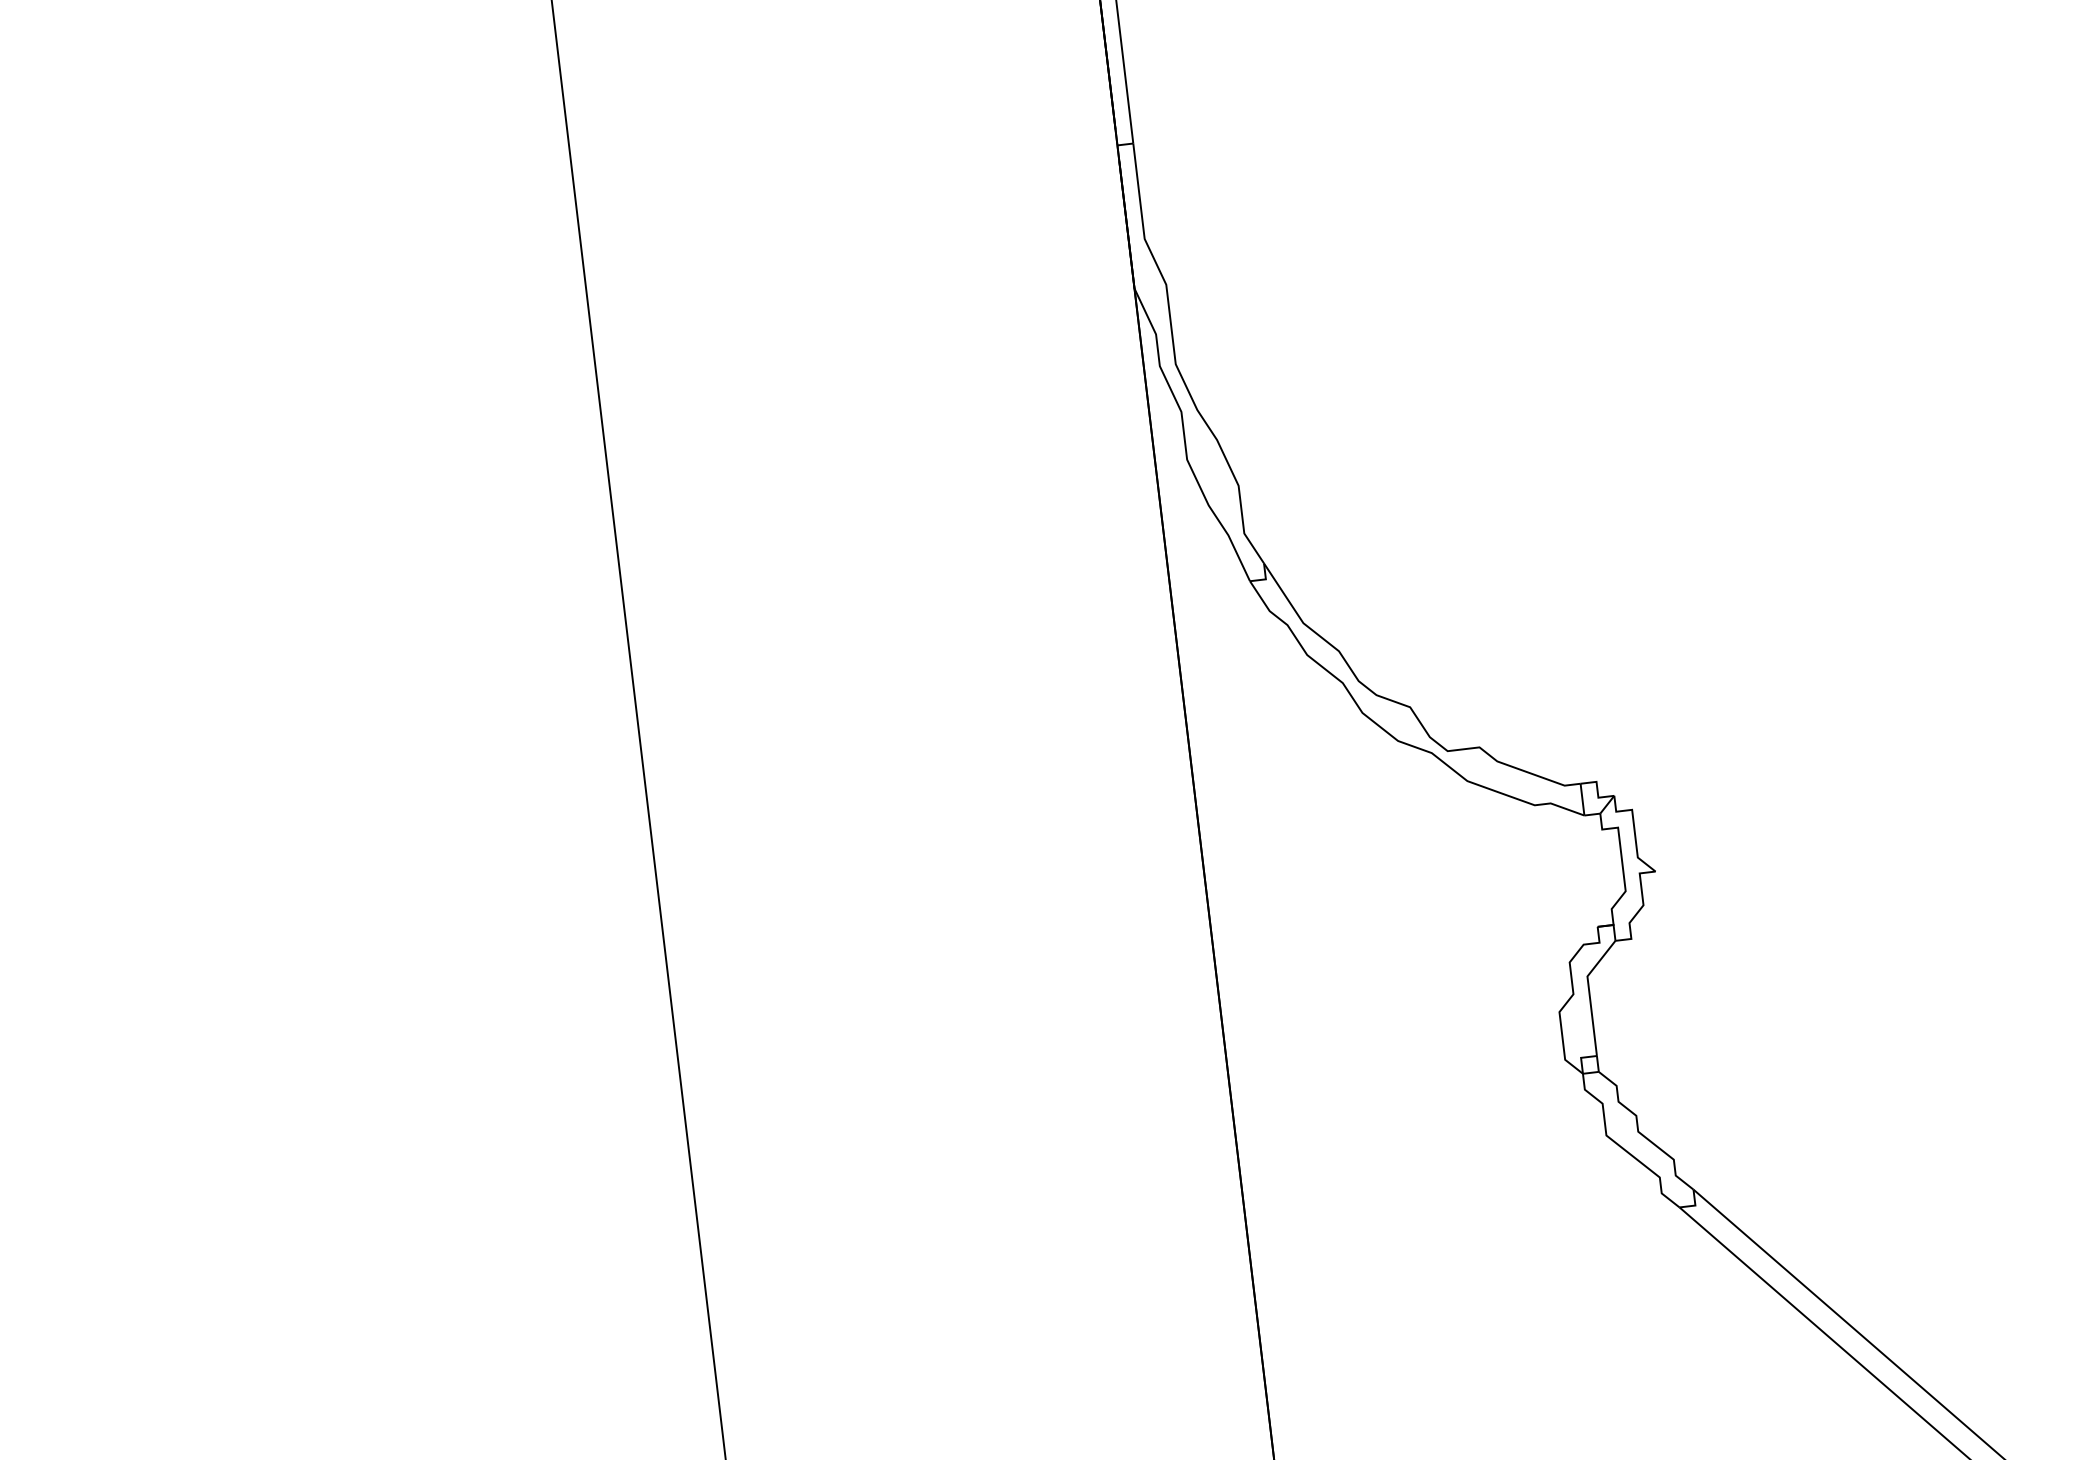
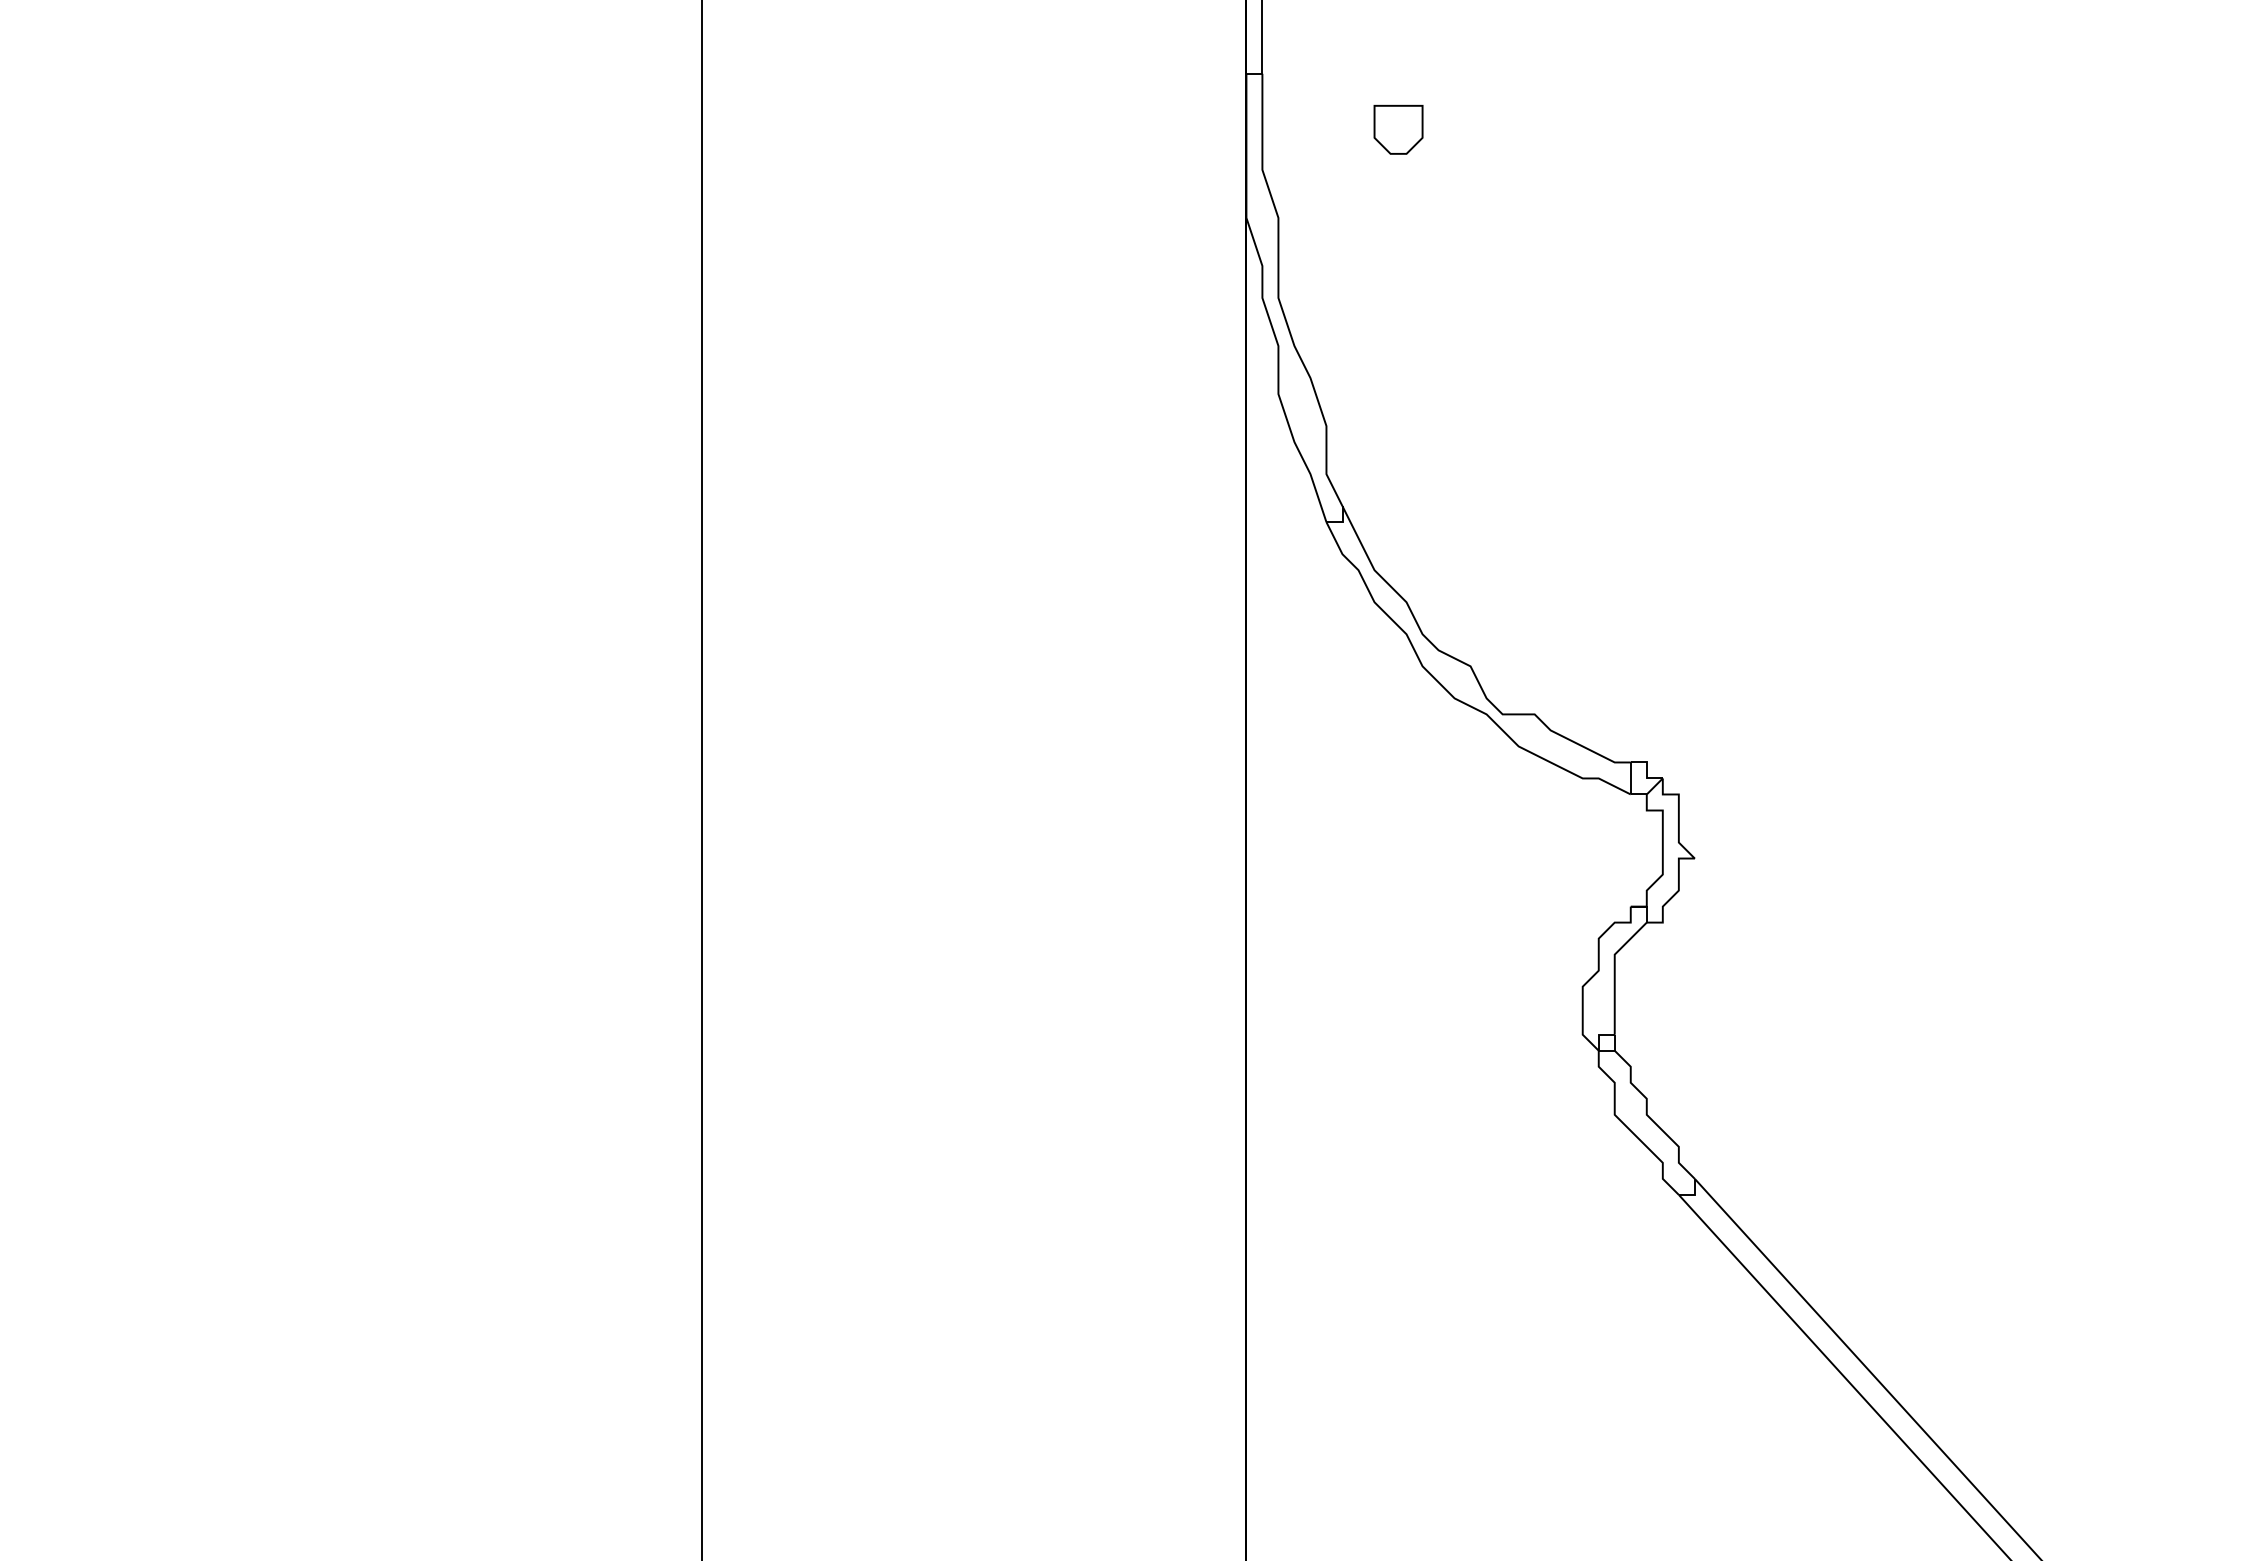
part: (1275, 182) -> (1398, 129), added

